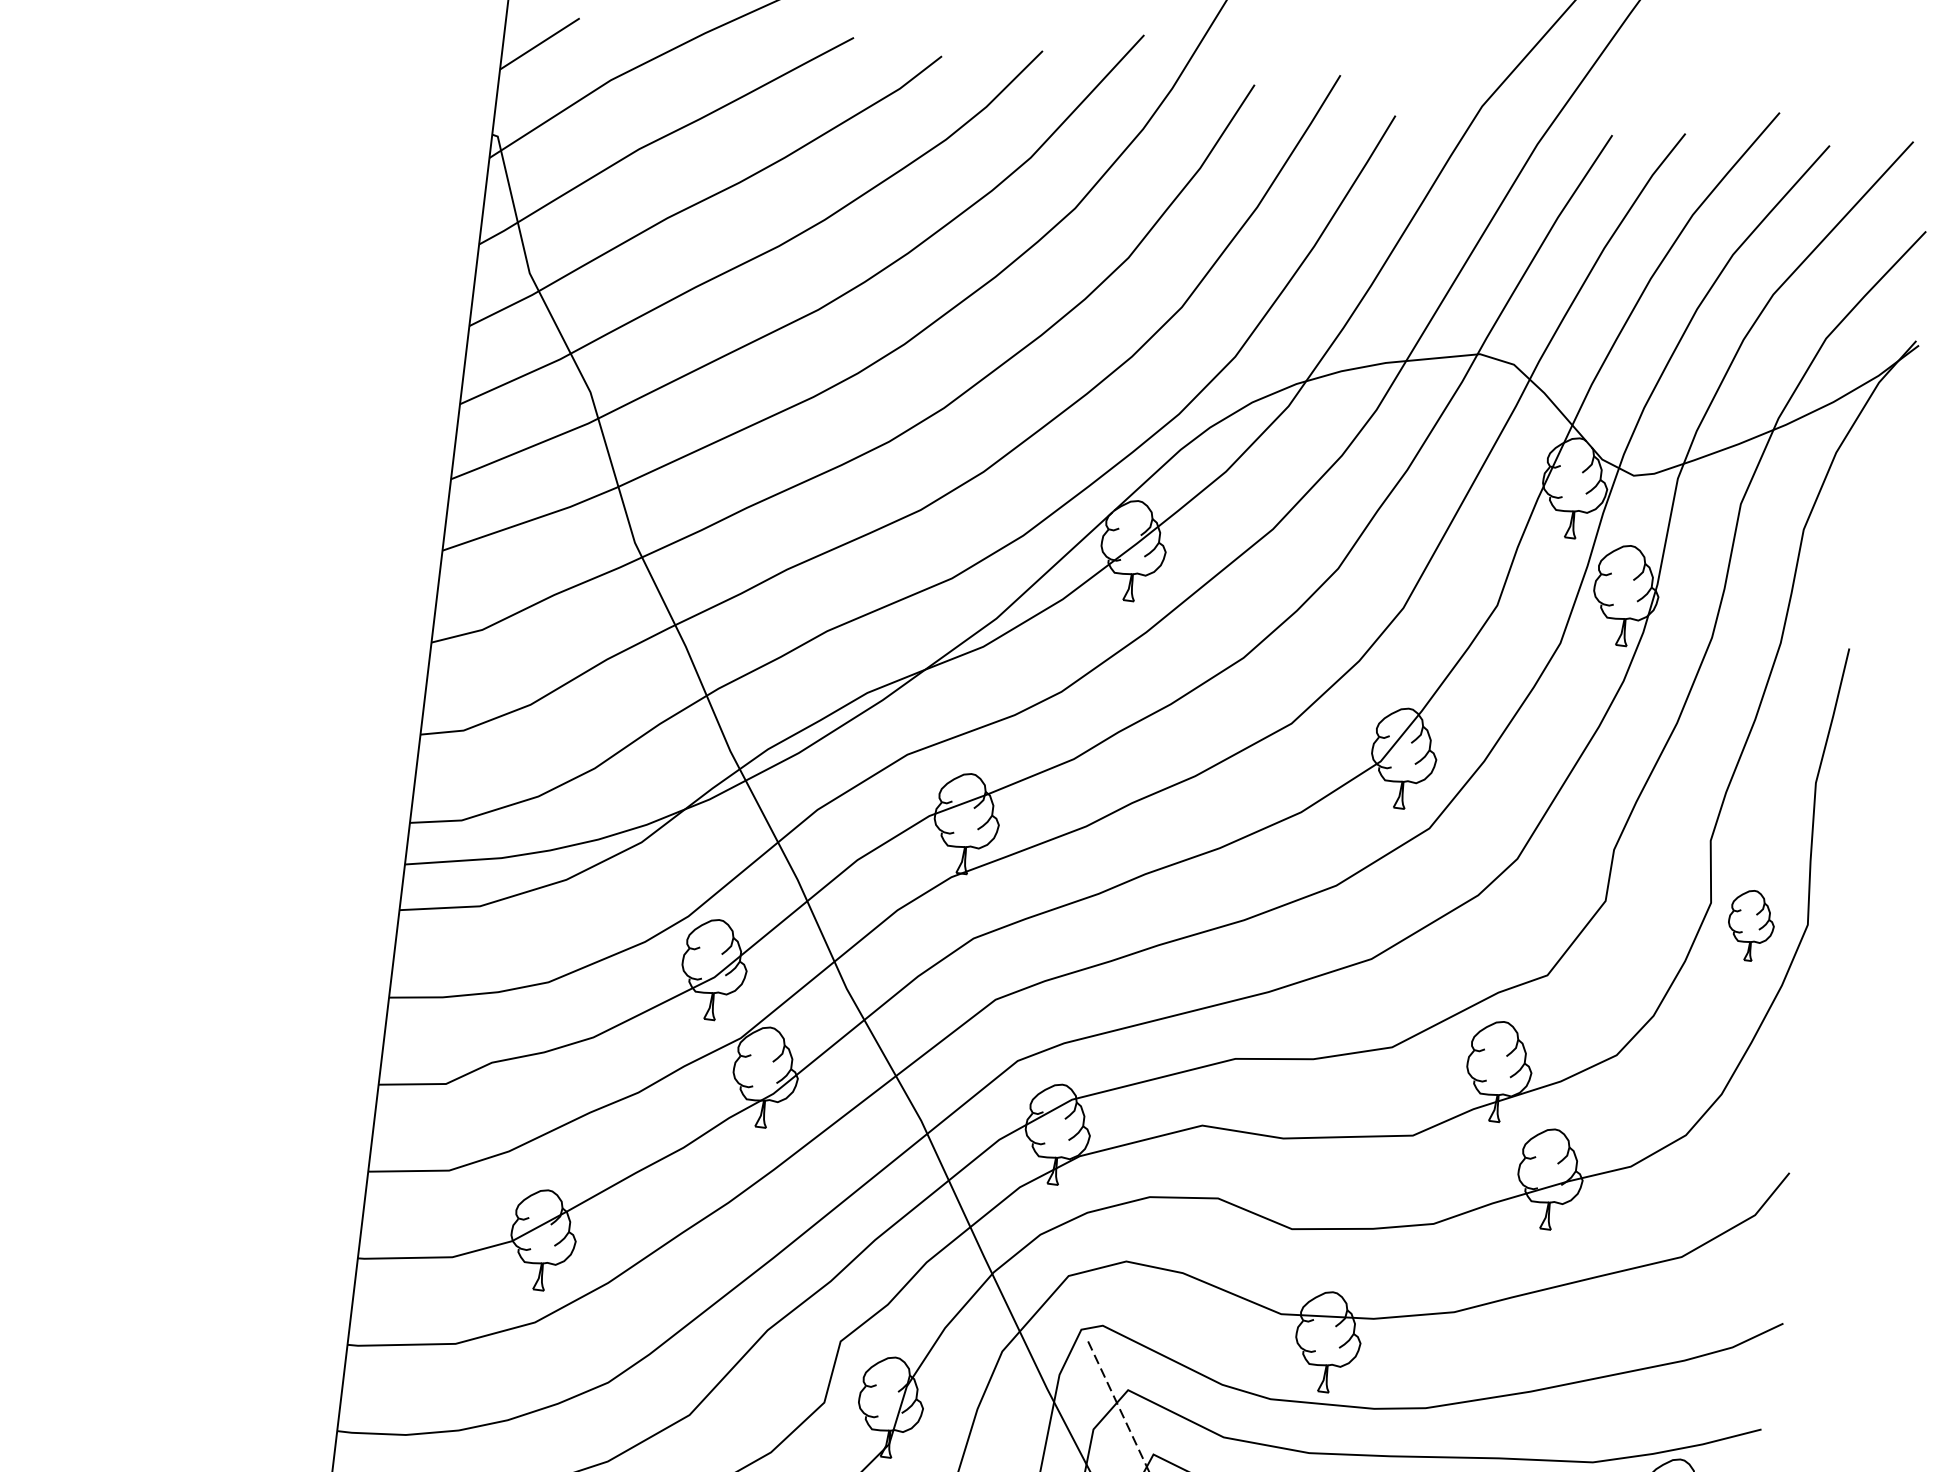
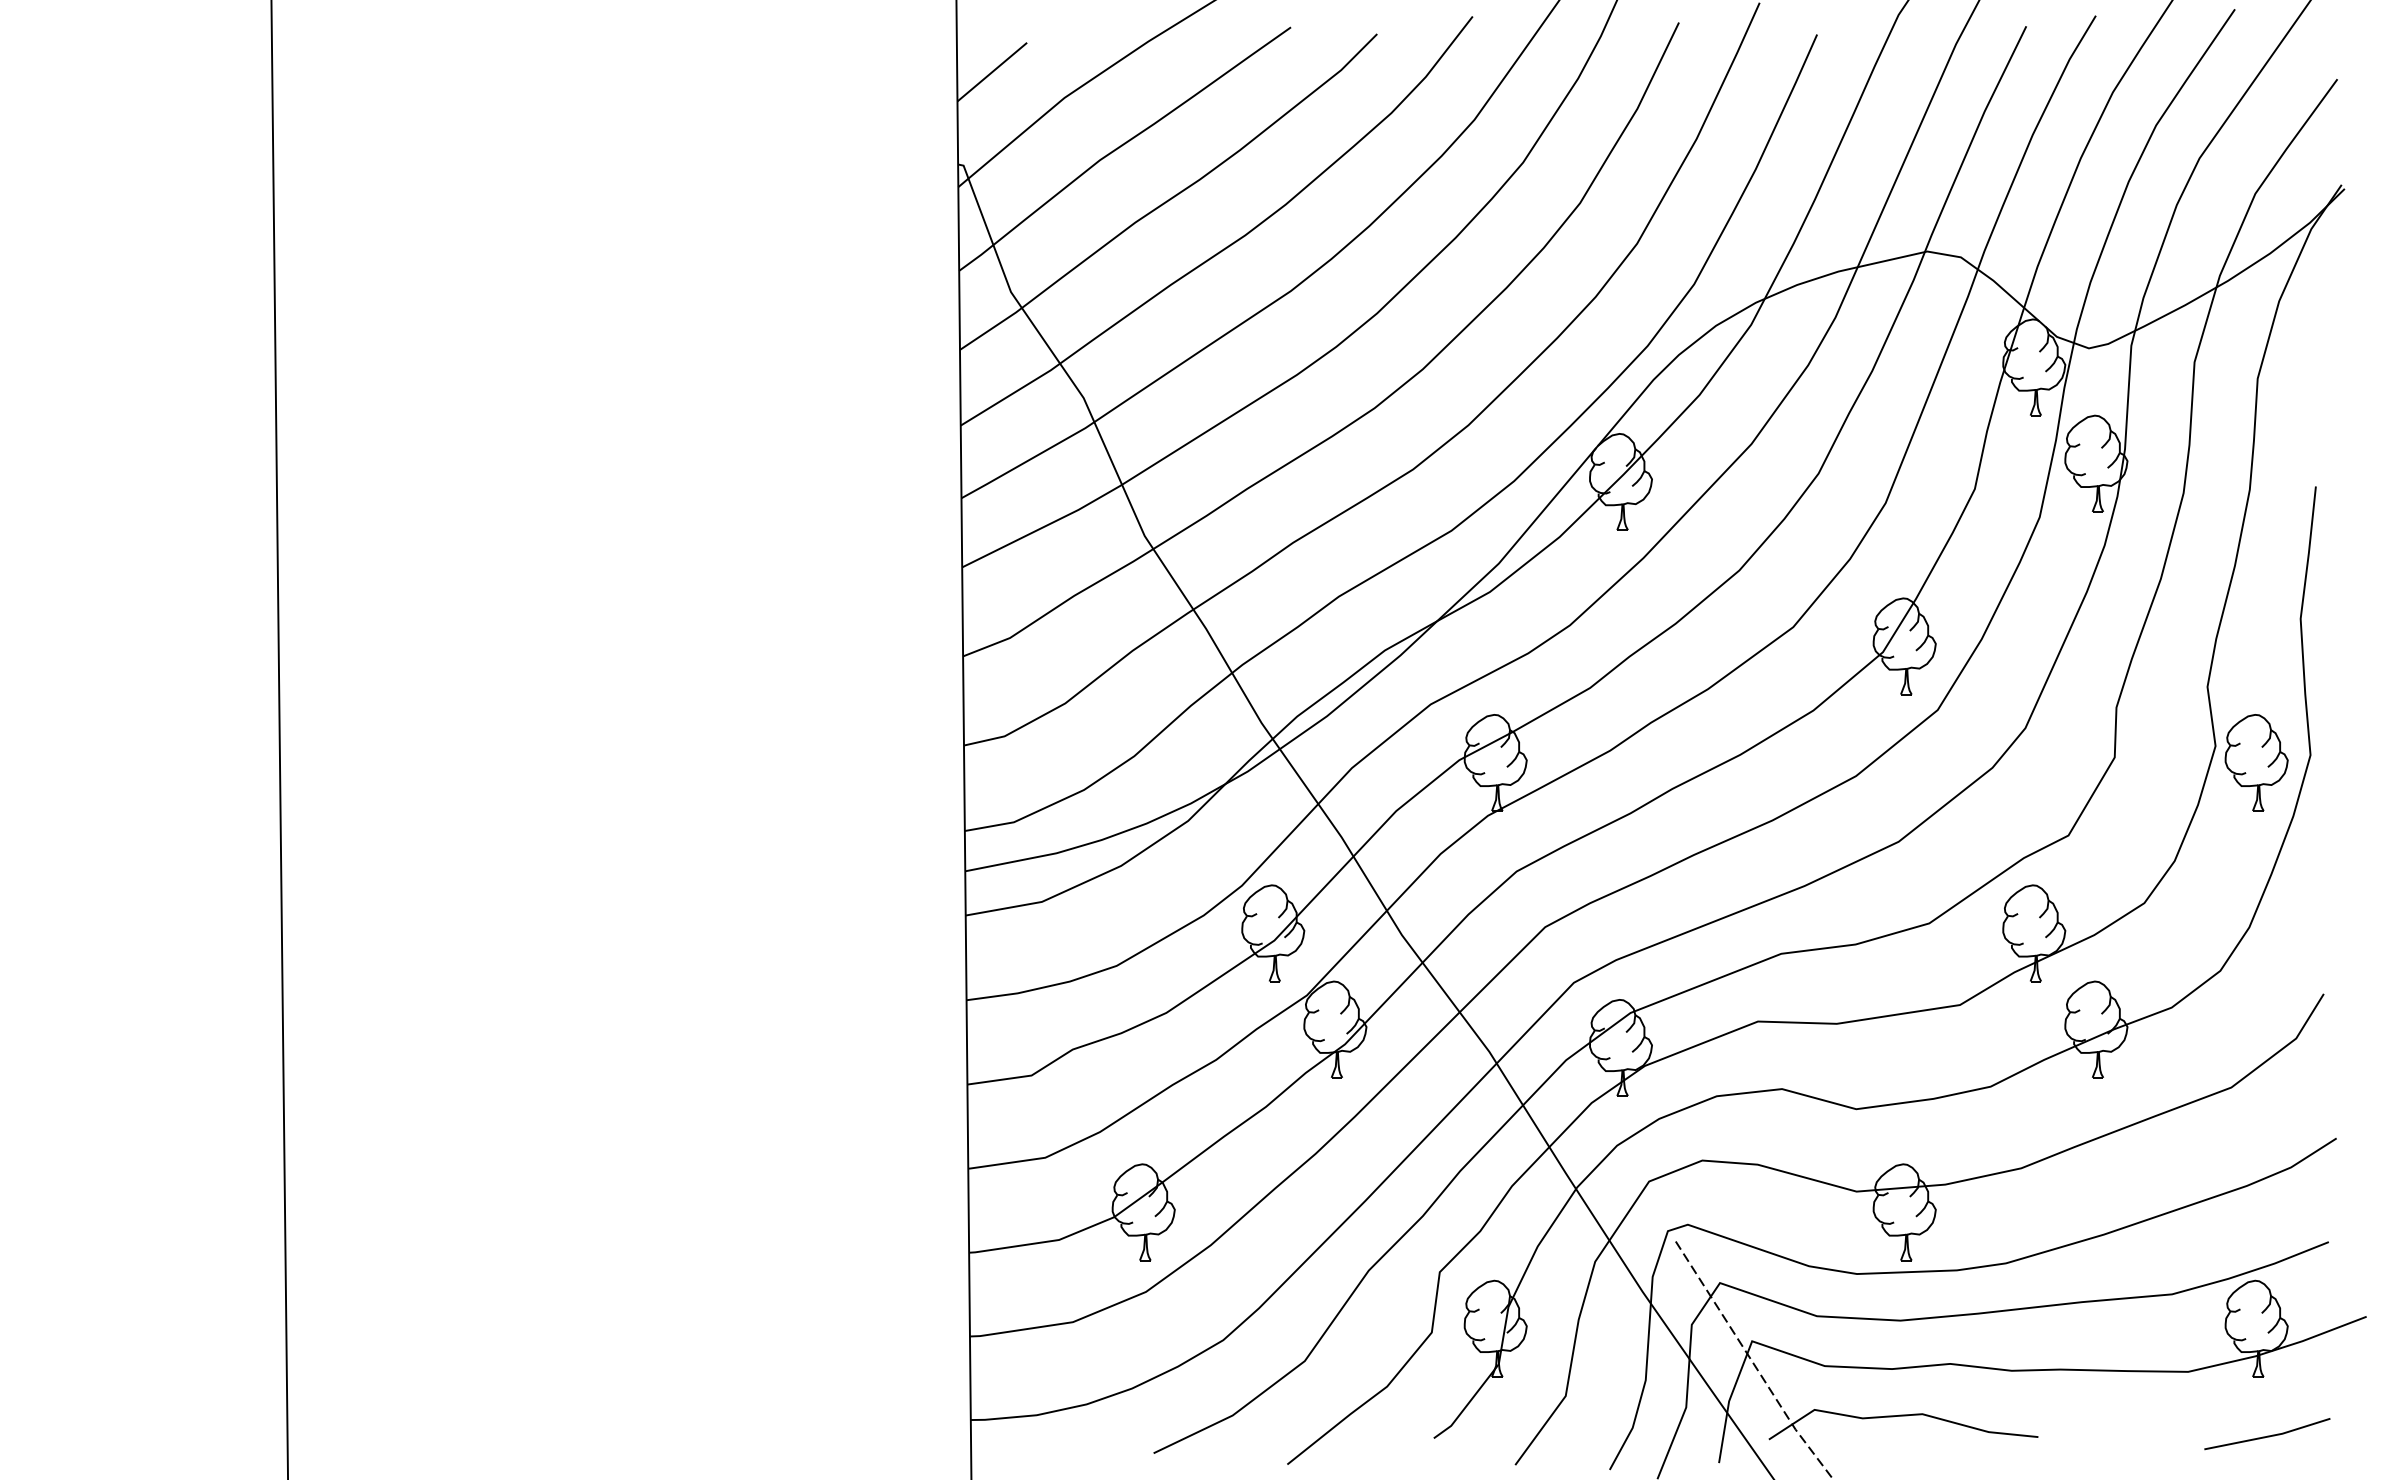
part: (1751, 925) -> (2256, 762), size x1.43

